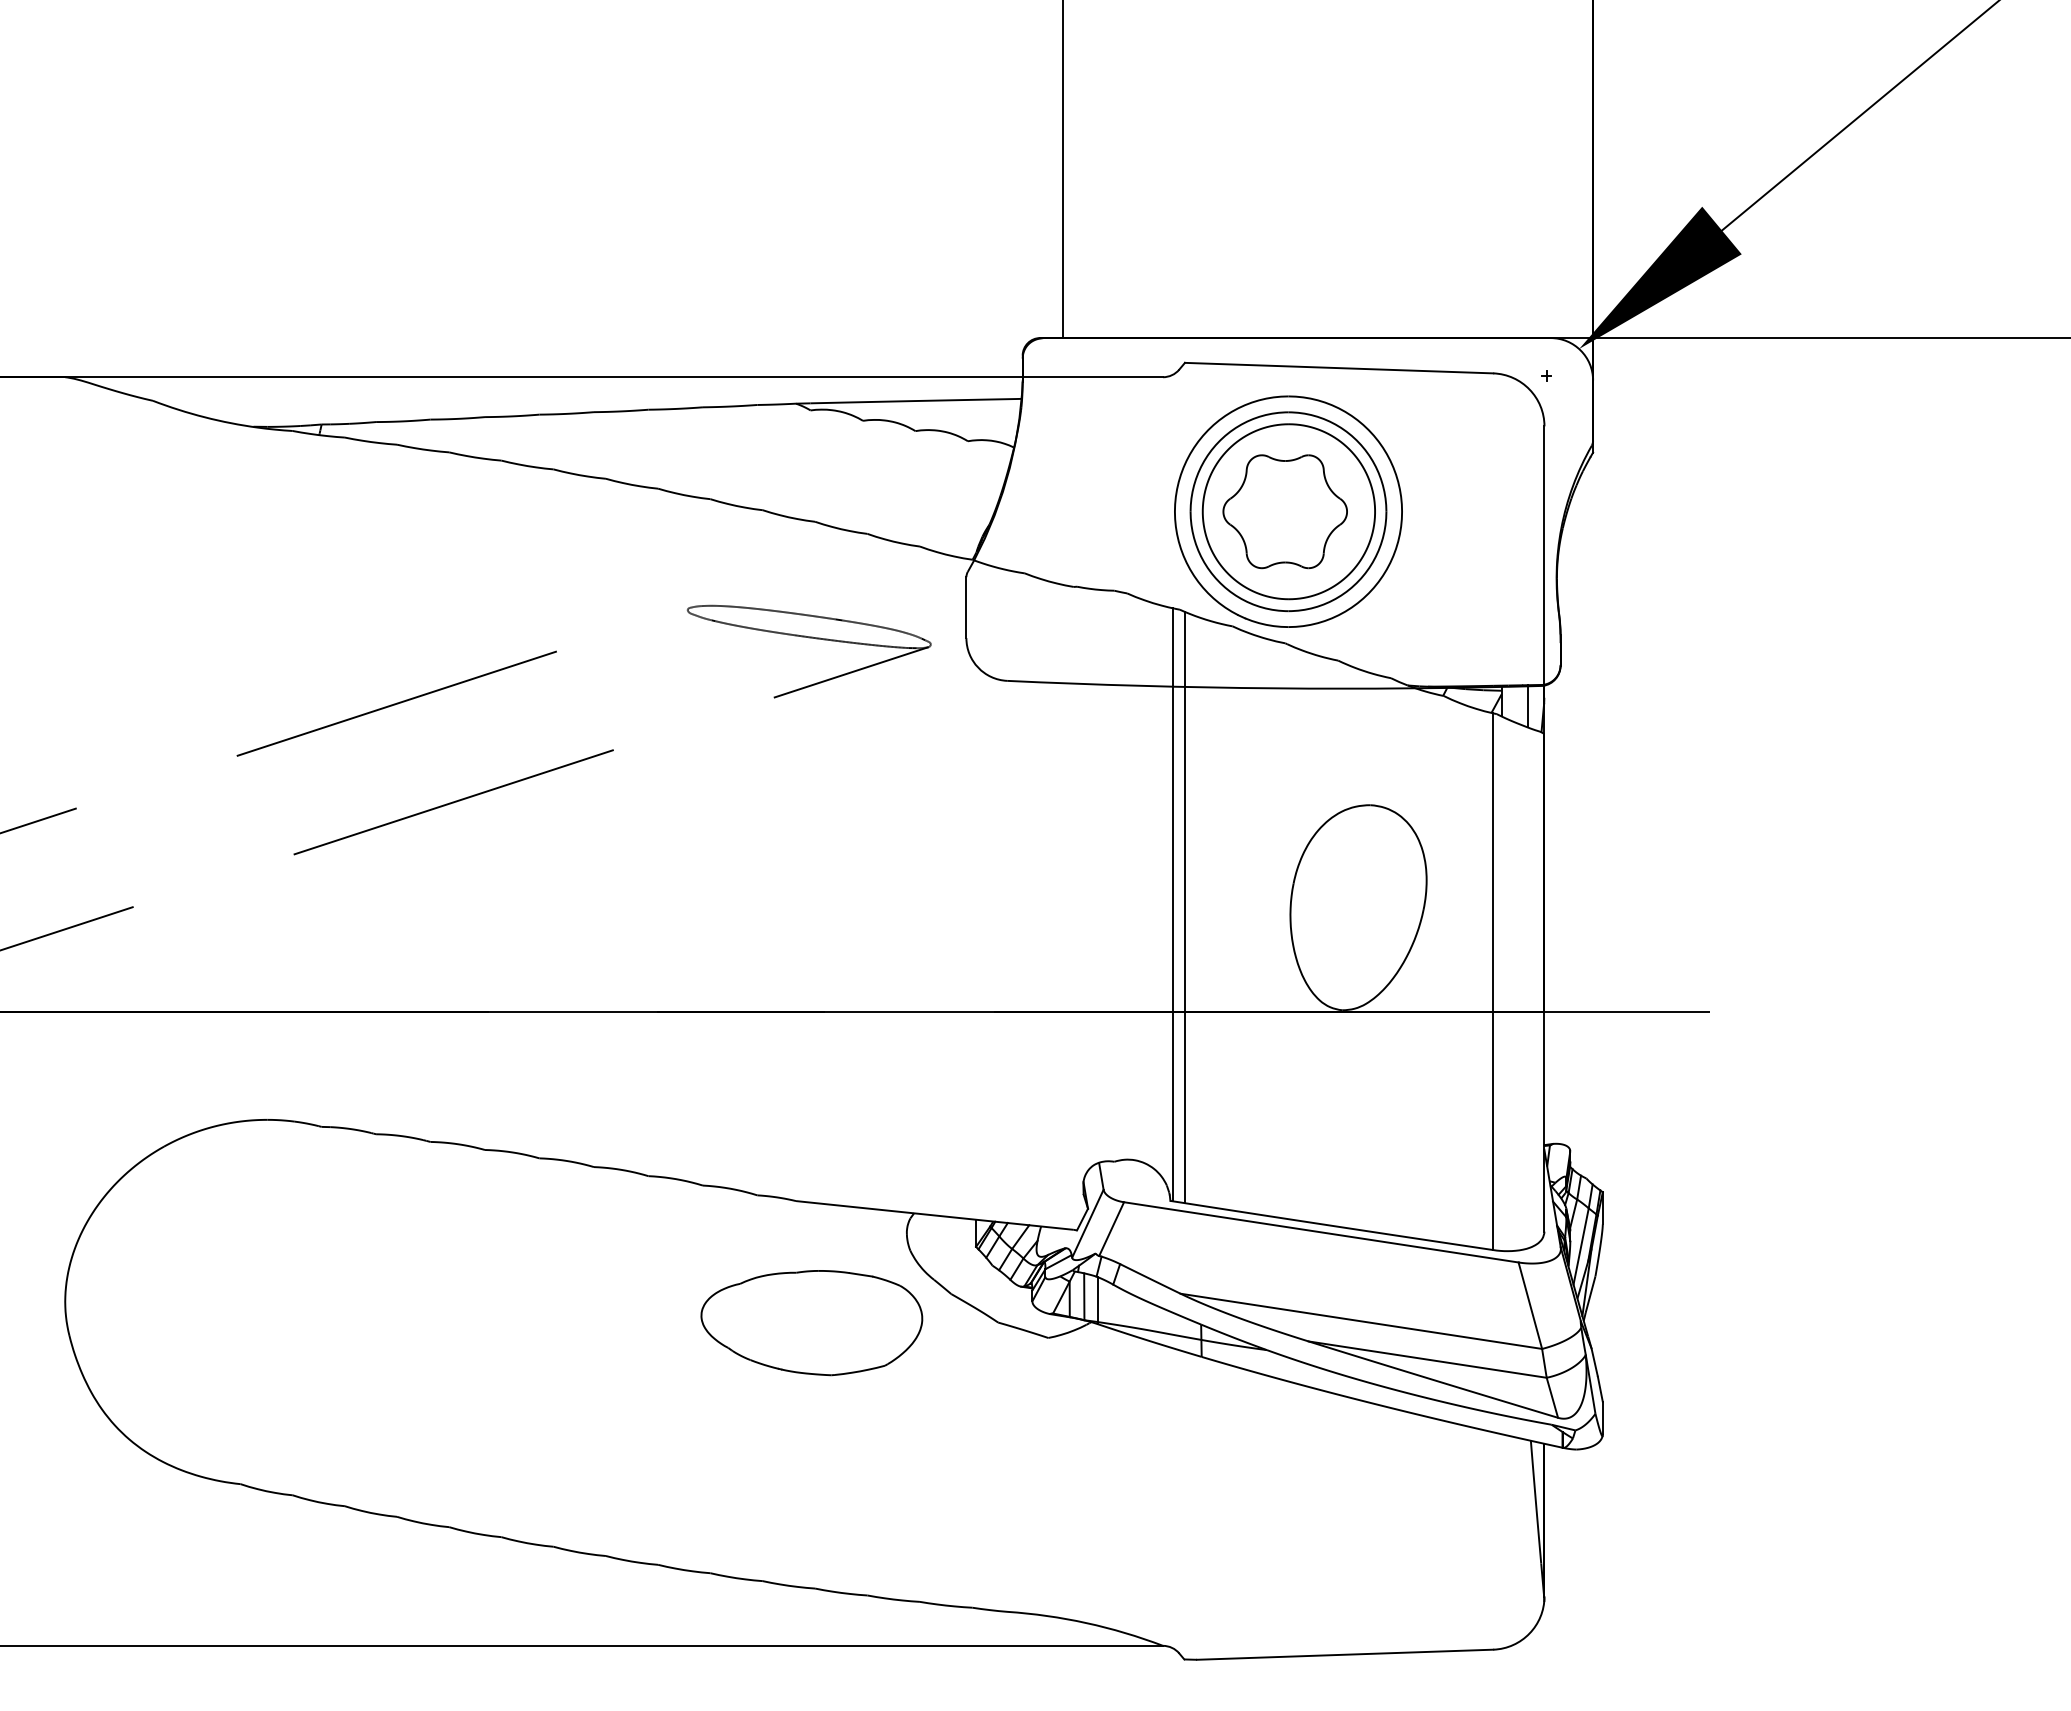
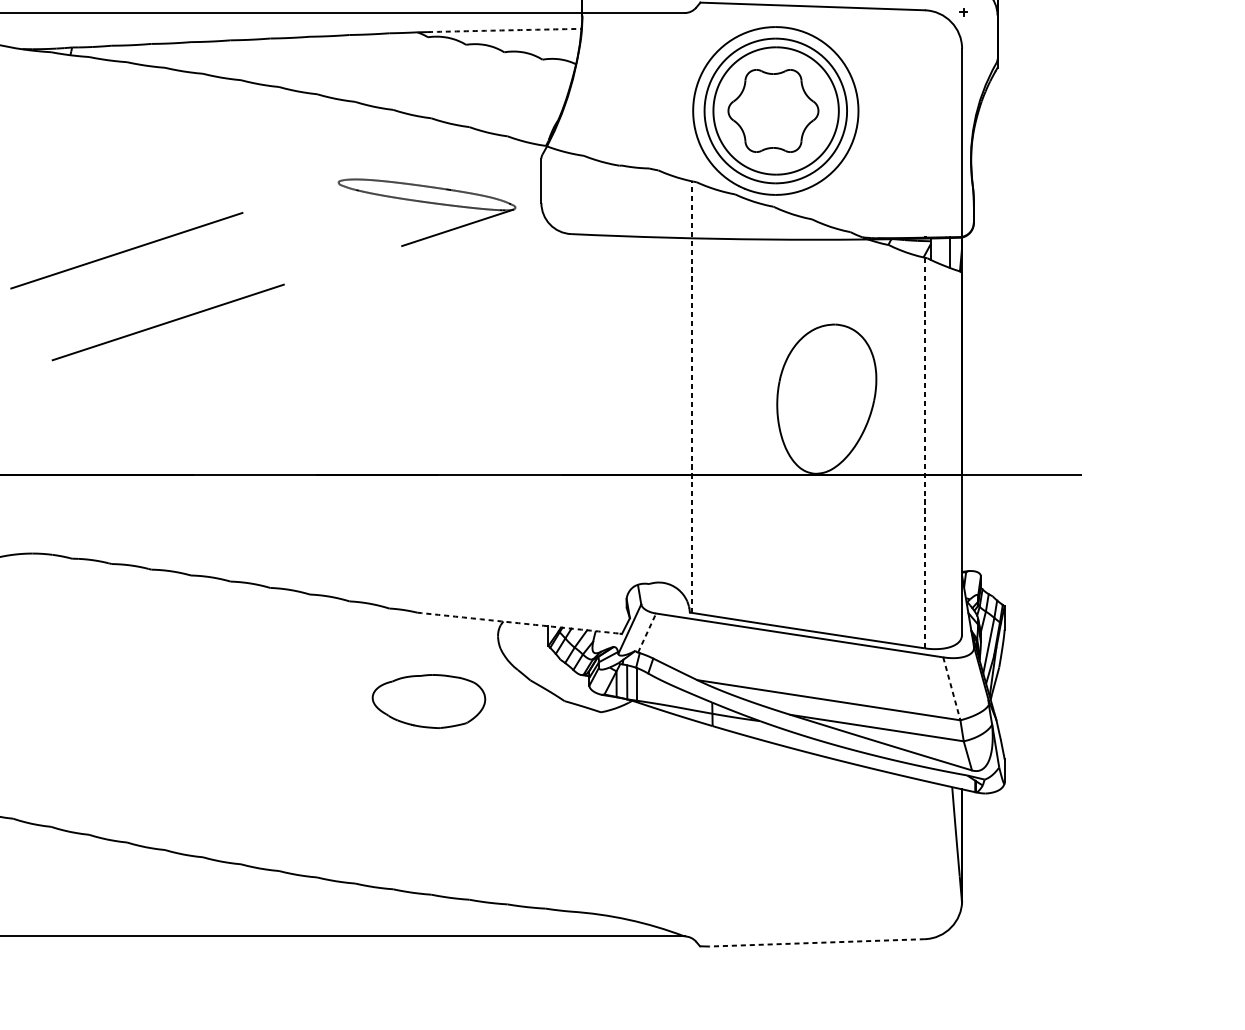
line: (915, 401) -> (504, 30), solid -> dashed
line: (1172, 904) -> (691, 396), solid -> dashed
line: (1184, 907) -> (700, 399), removed
line: (1493, 982) -> (925, 453), solid -> dashed
line: (934, 1215) -> (518, 623), solid -> dashed
line: (1111, 1229) -> (647, 633), solid -> dashed
line: (1530, 1305) -> (951, 688), solid -> dashed
part: (811, 1323) -> (428, 701), size x0.7
line: (1344, 1654) -> (816, 942), solid -> dashed

